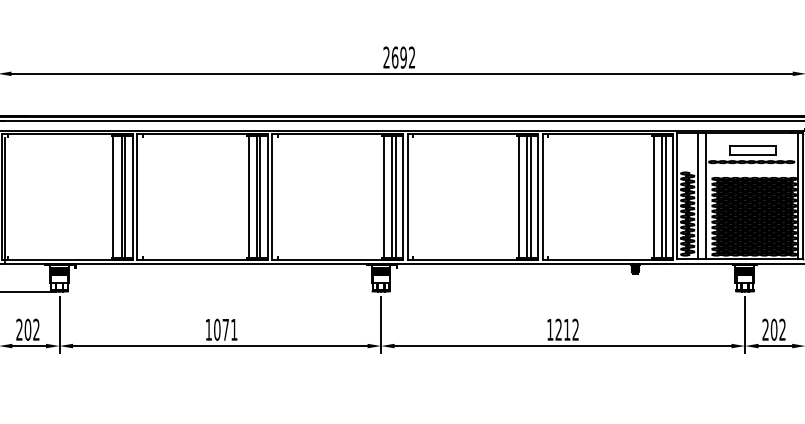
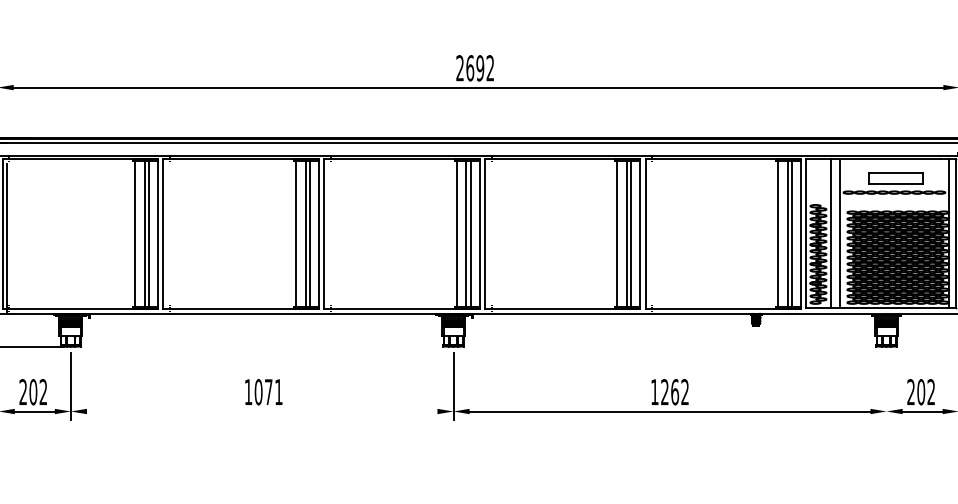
line: (744, 325) -> (886, 386), removed
text: (567, 330) -> (675, 392), 1212 -> 1262
line: (219, 346) -> (261, 411), removed

